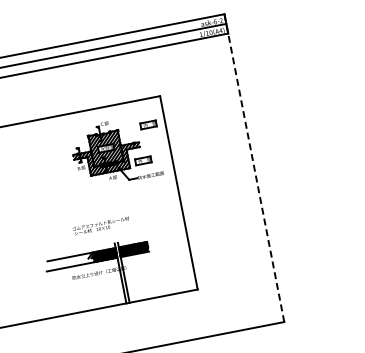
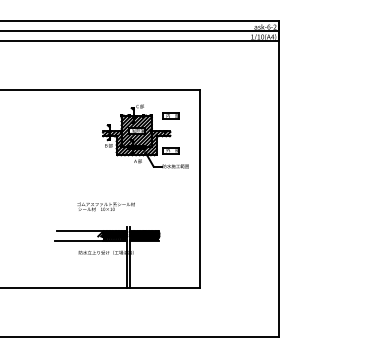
part: (147, 124) -> (170, 115), moved
line: (254, 168) -> (279, 179), dashed -> solid
text: (100, 225) -> (105, 206), moved

